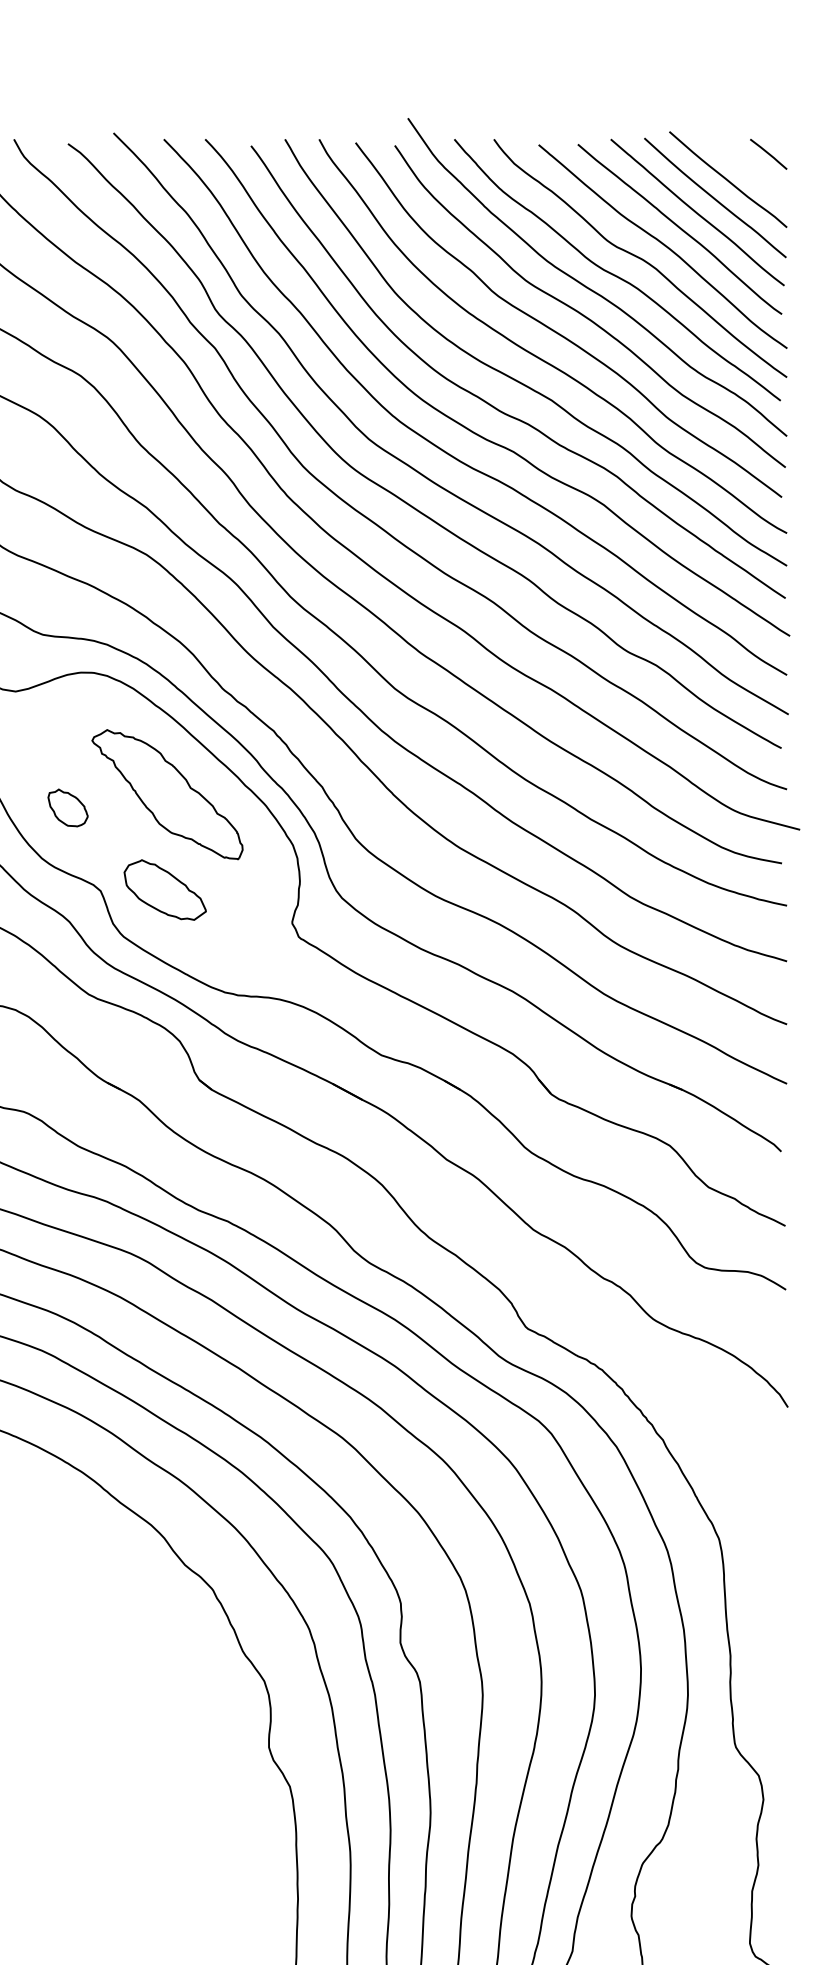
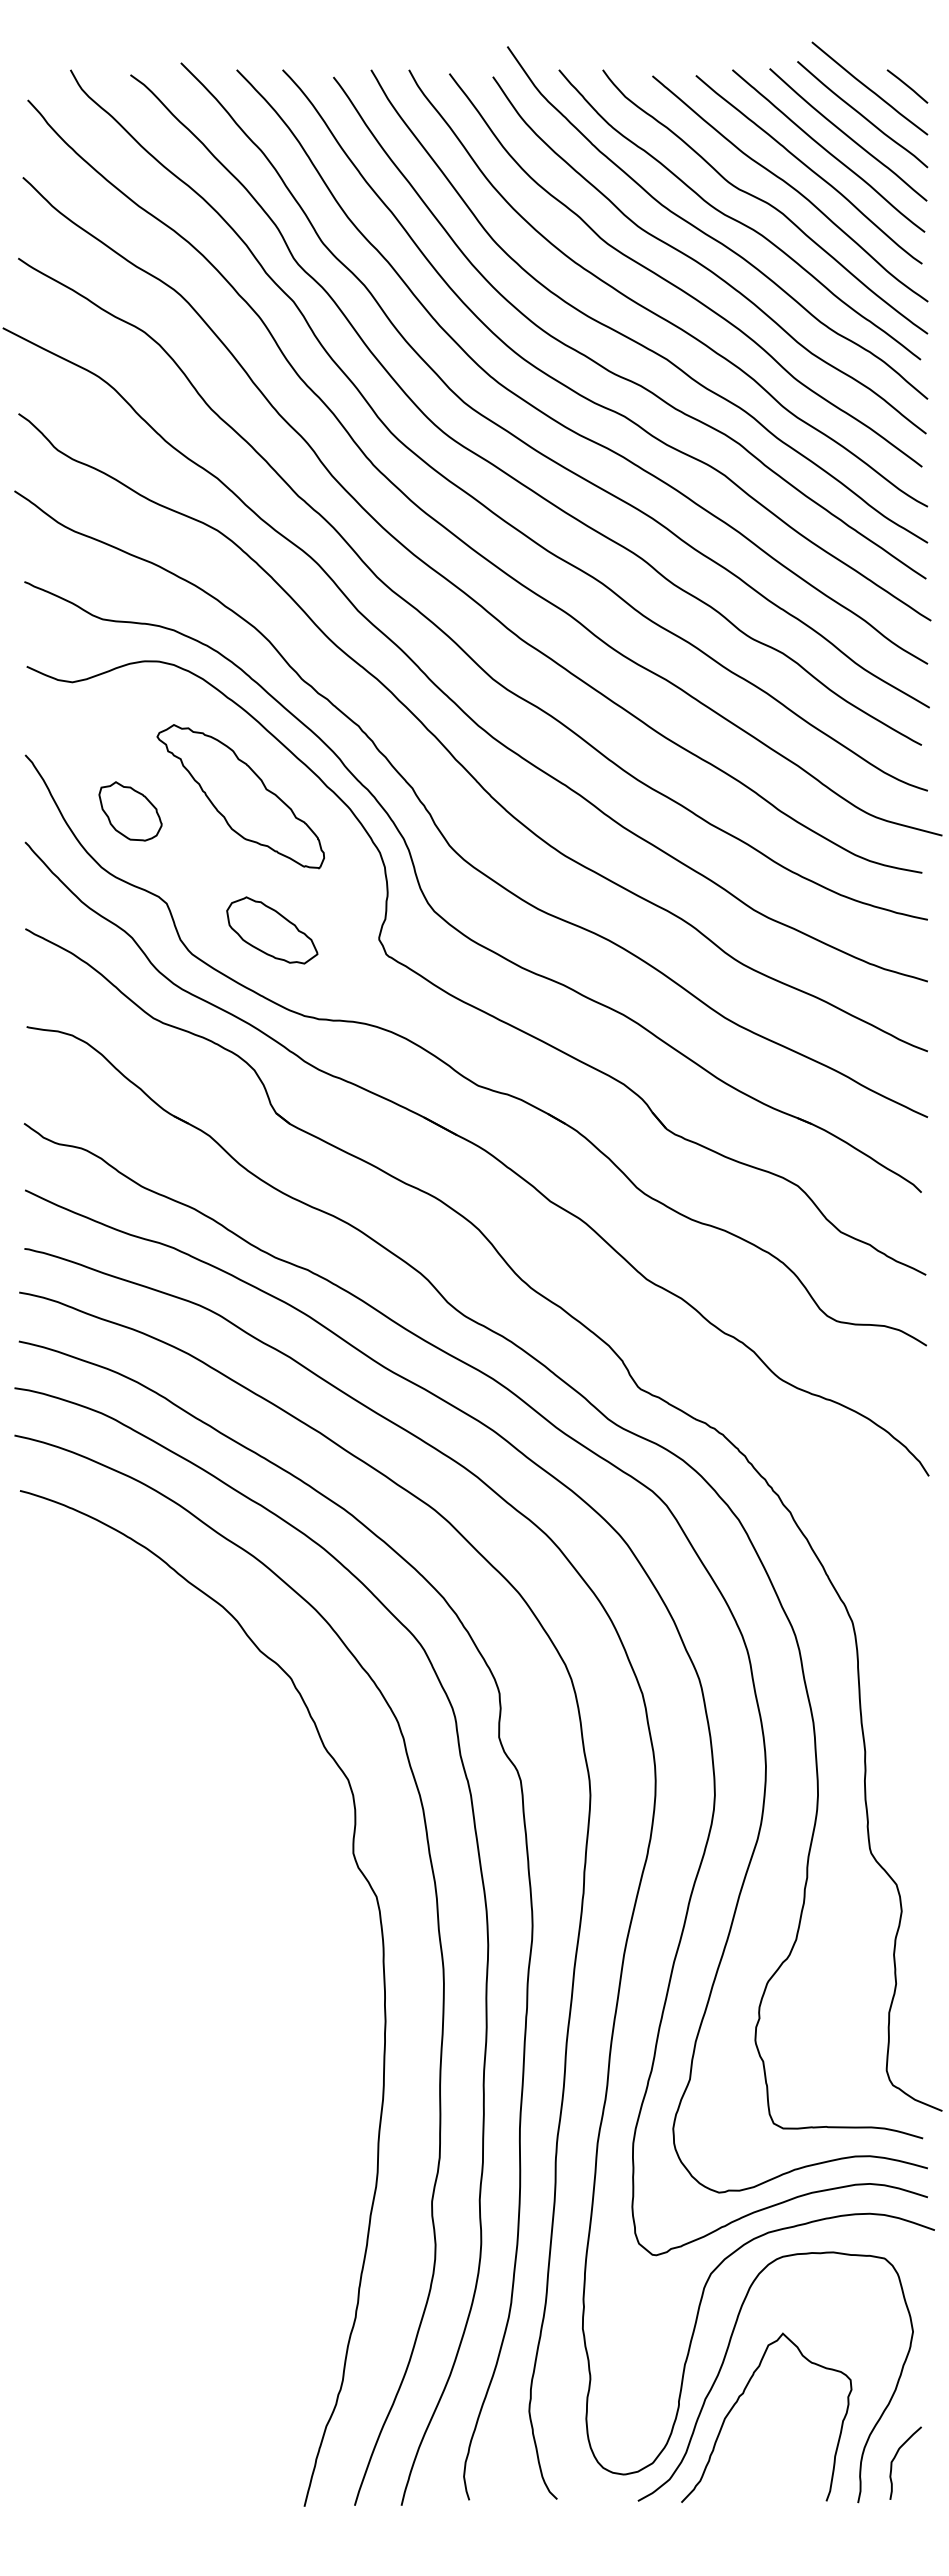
curve: (734, 156) -> (869, 88), added
part: (68, 808) -> (130, 811), size x1.43
part: (165, 890) -> (272, 930), moved

